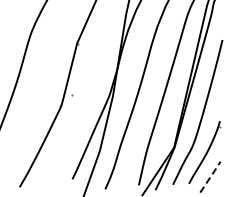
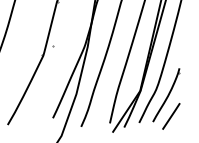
line: (211, 176) -> (172, 115), dashed -> solid

